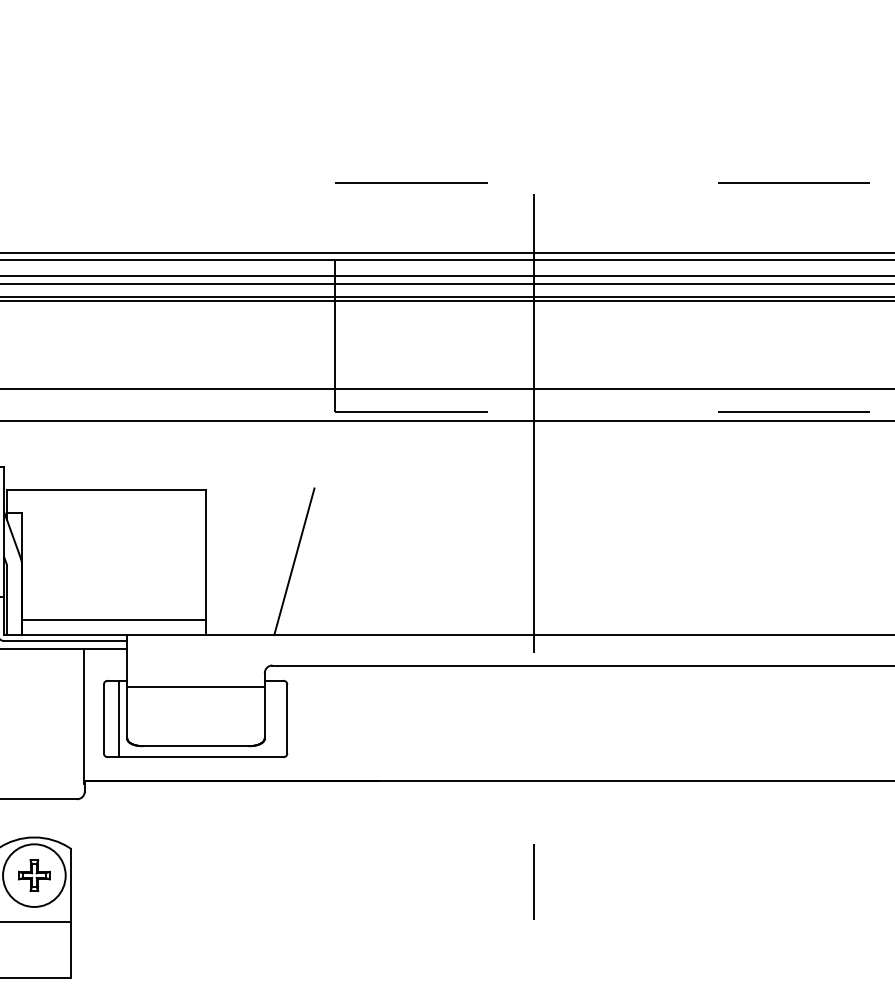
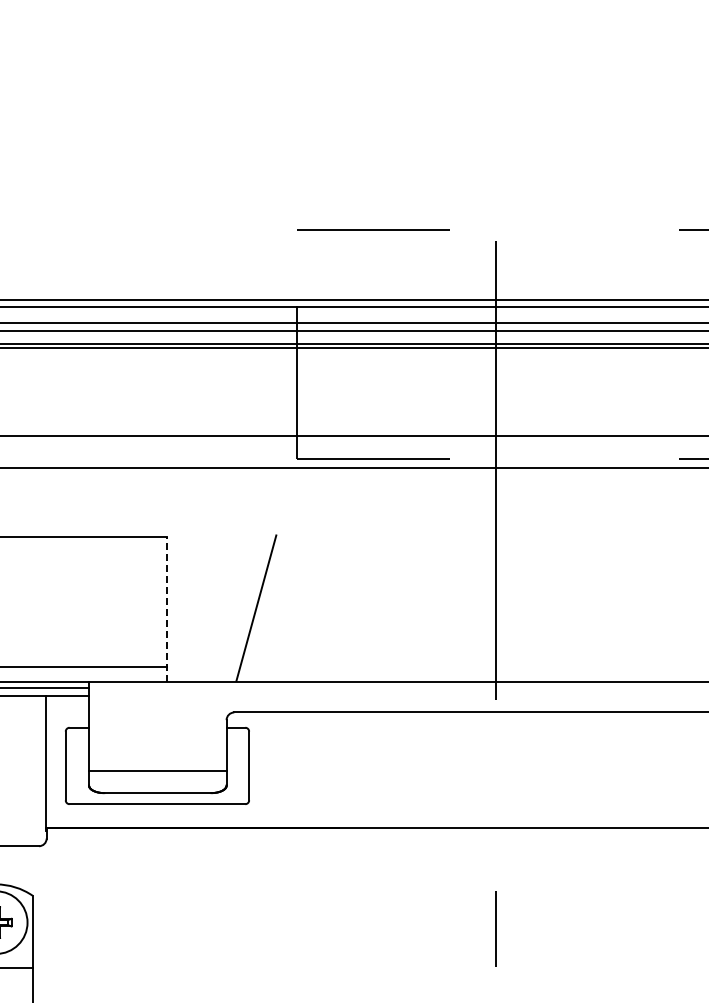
line: (205, 562) -> (167, 609), solid -> dashed
line: (195, 686) -> (157, 770), moved
line: (119, 718) -> (81, 765), removed

